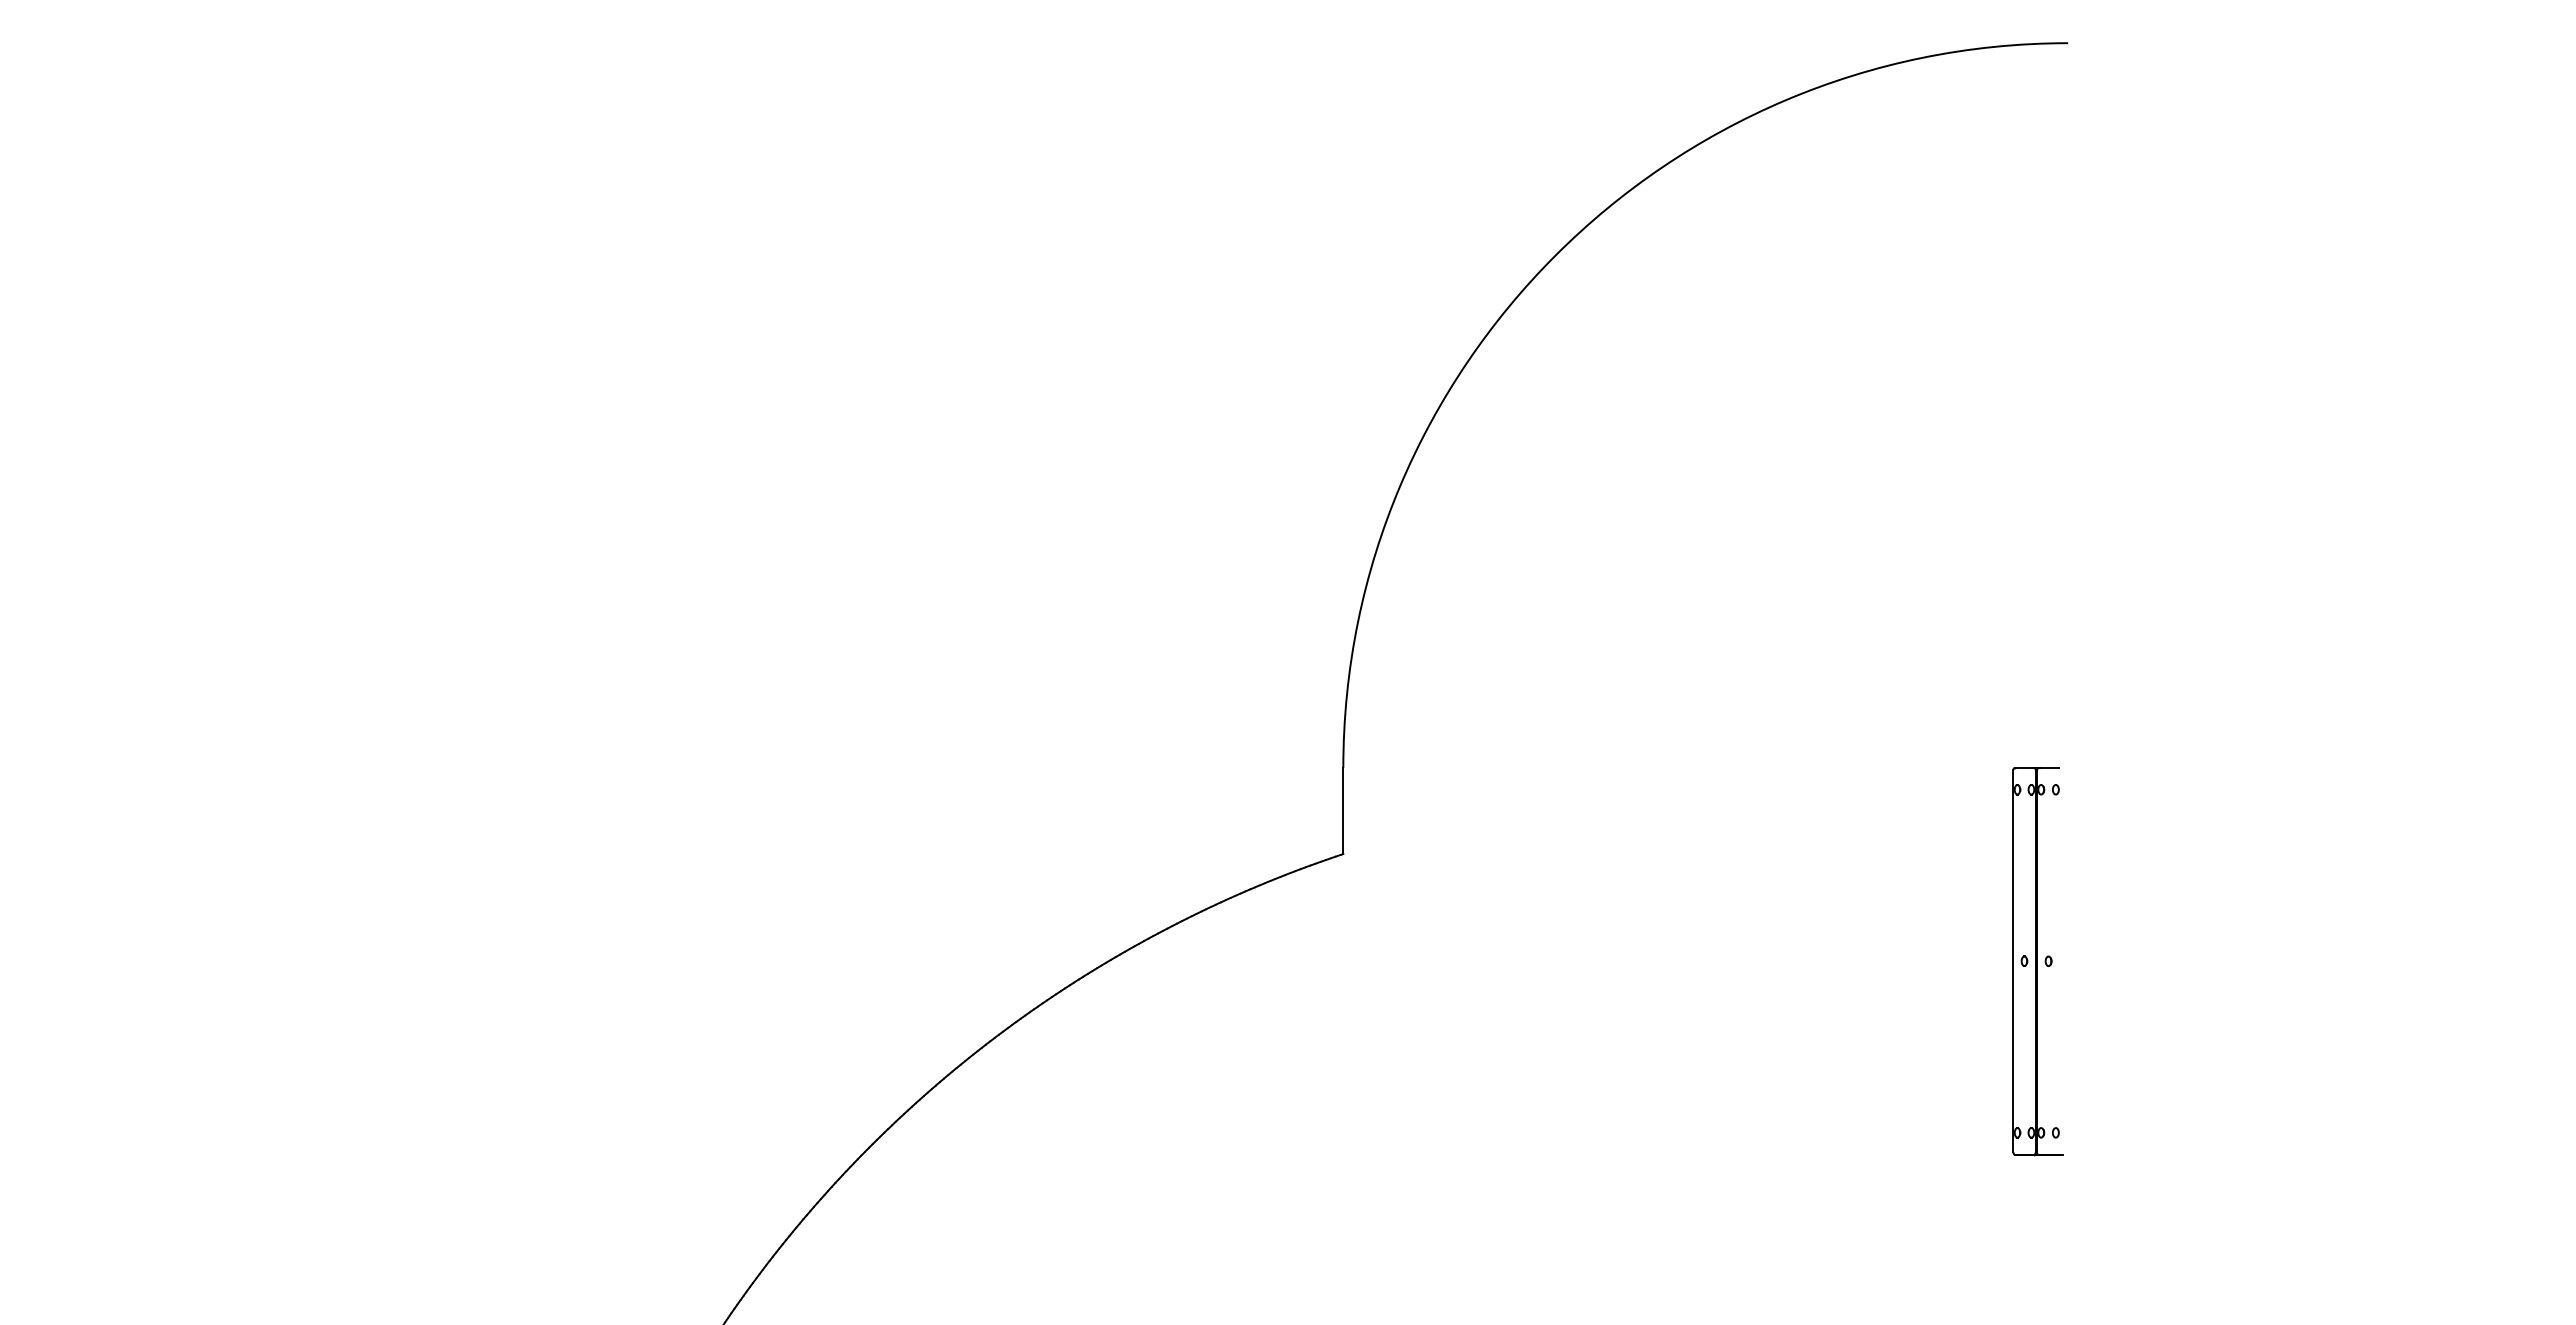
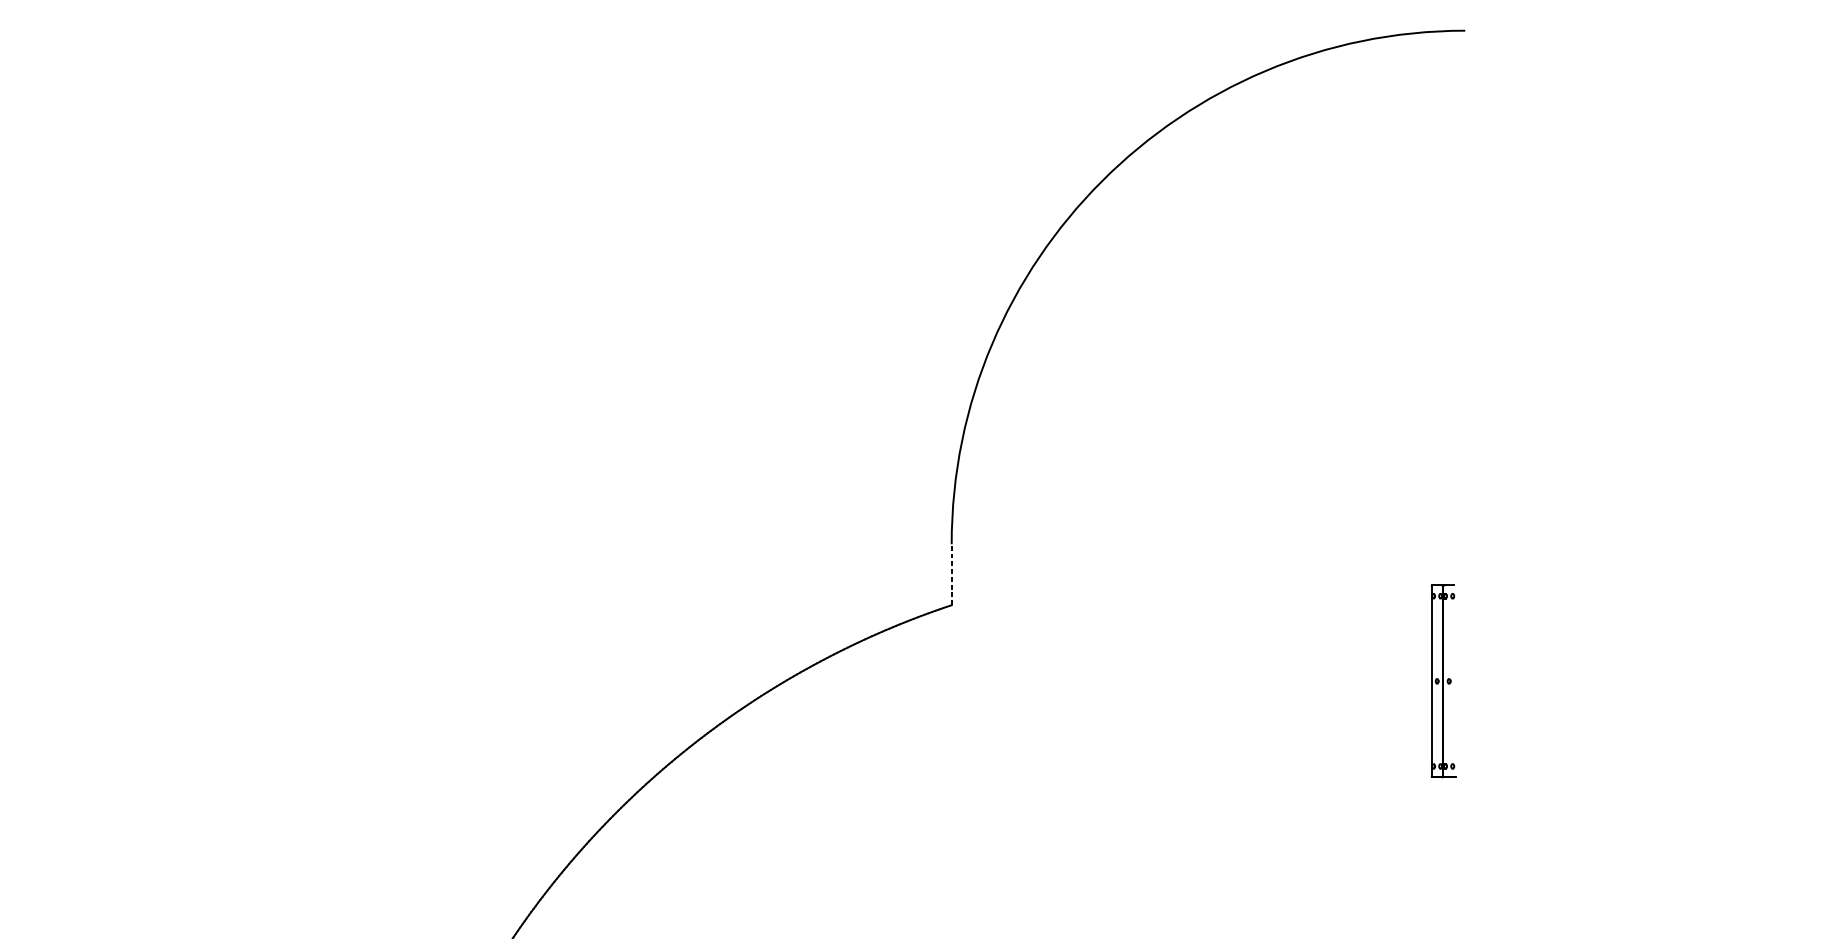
line: (1343, 810) -> (951, 574), solid -> dashed
part: (2037, 961) -> (1443, 681), size x0.7

